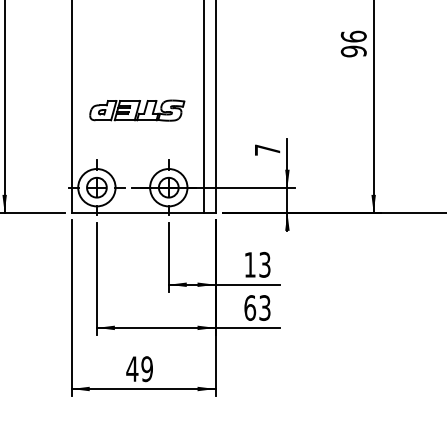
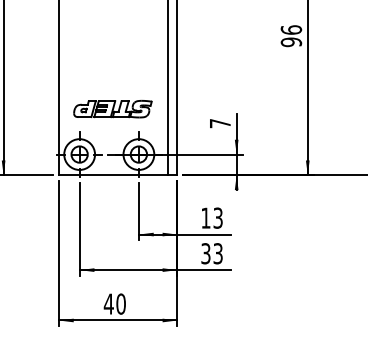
part: (137, 110) -> (113, 109), moved
text: (250, 307) -> (206, 253), 63 -> 33
text: (146, 369) -> (120, 304), 49 -> 40

